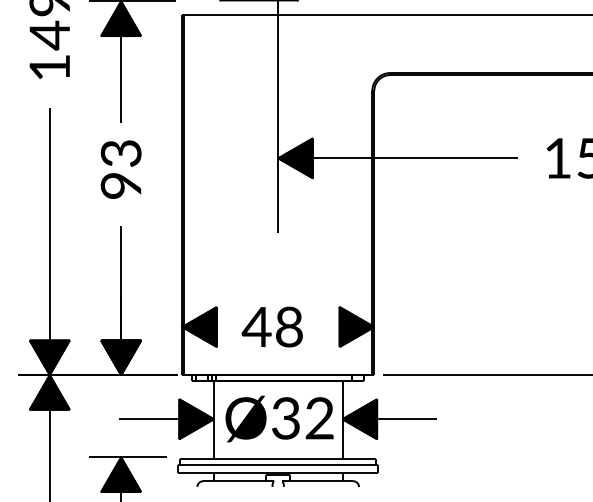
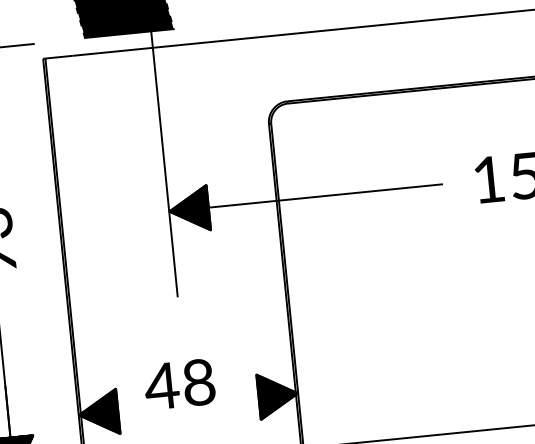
text: (271, 326) -> (178, 383), moved

